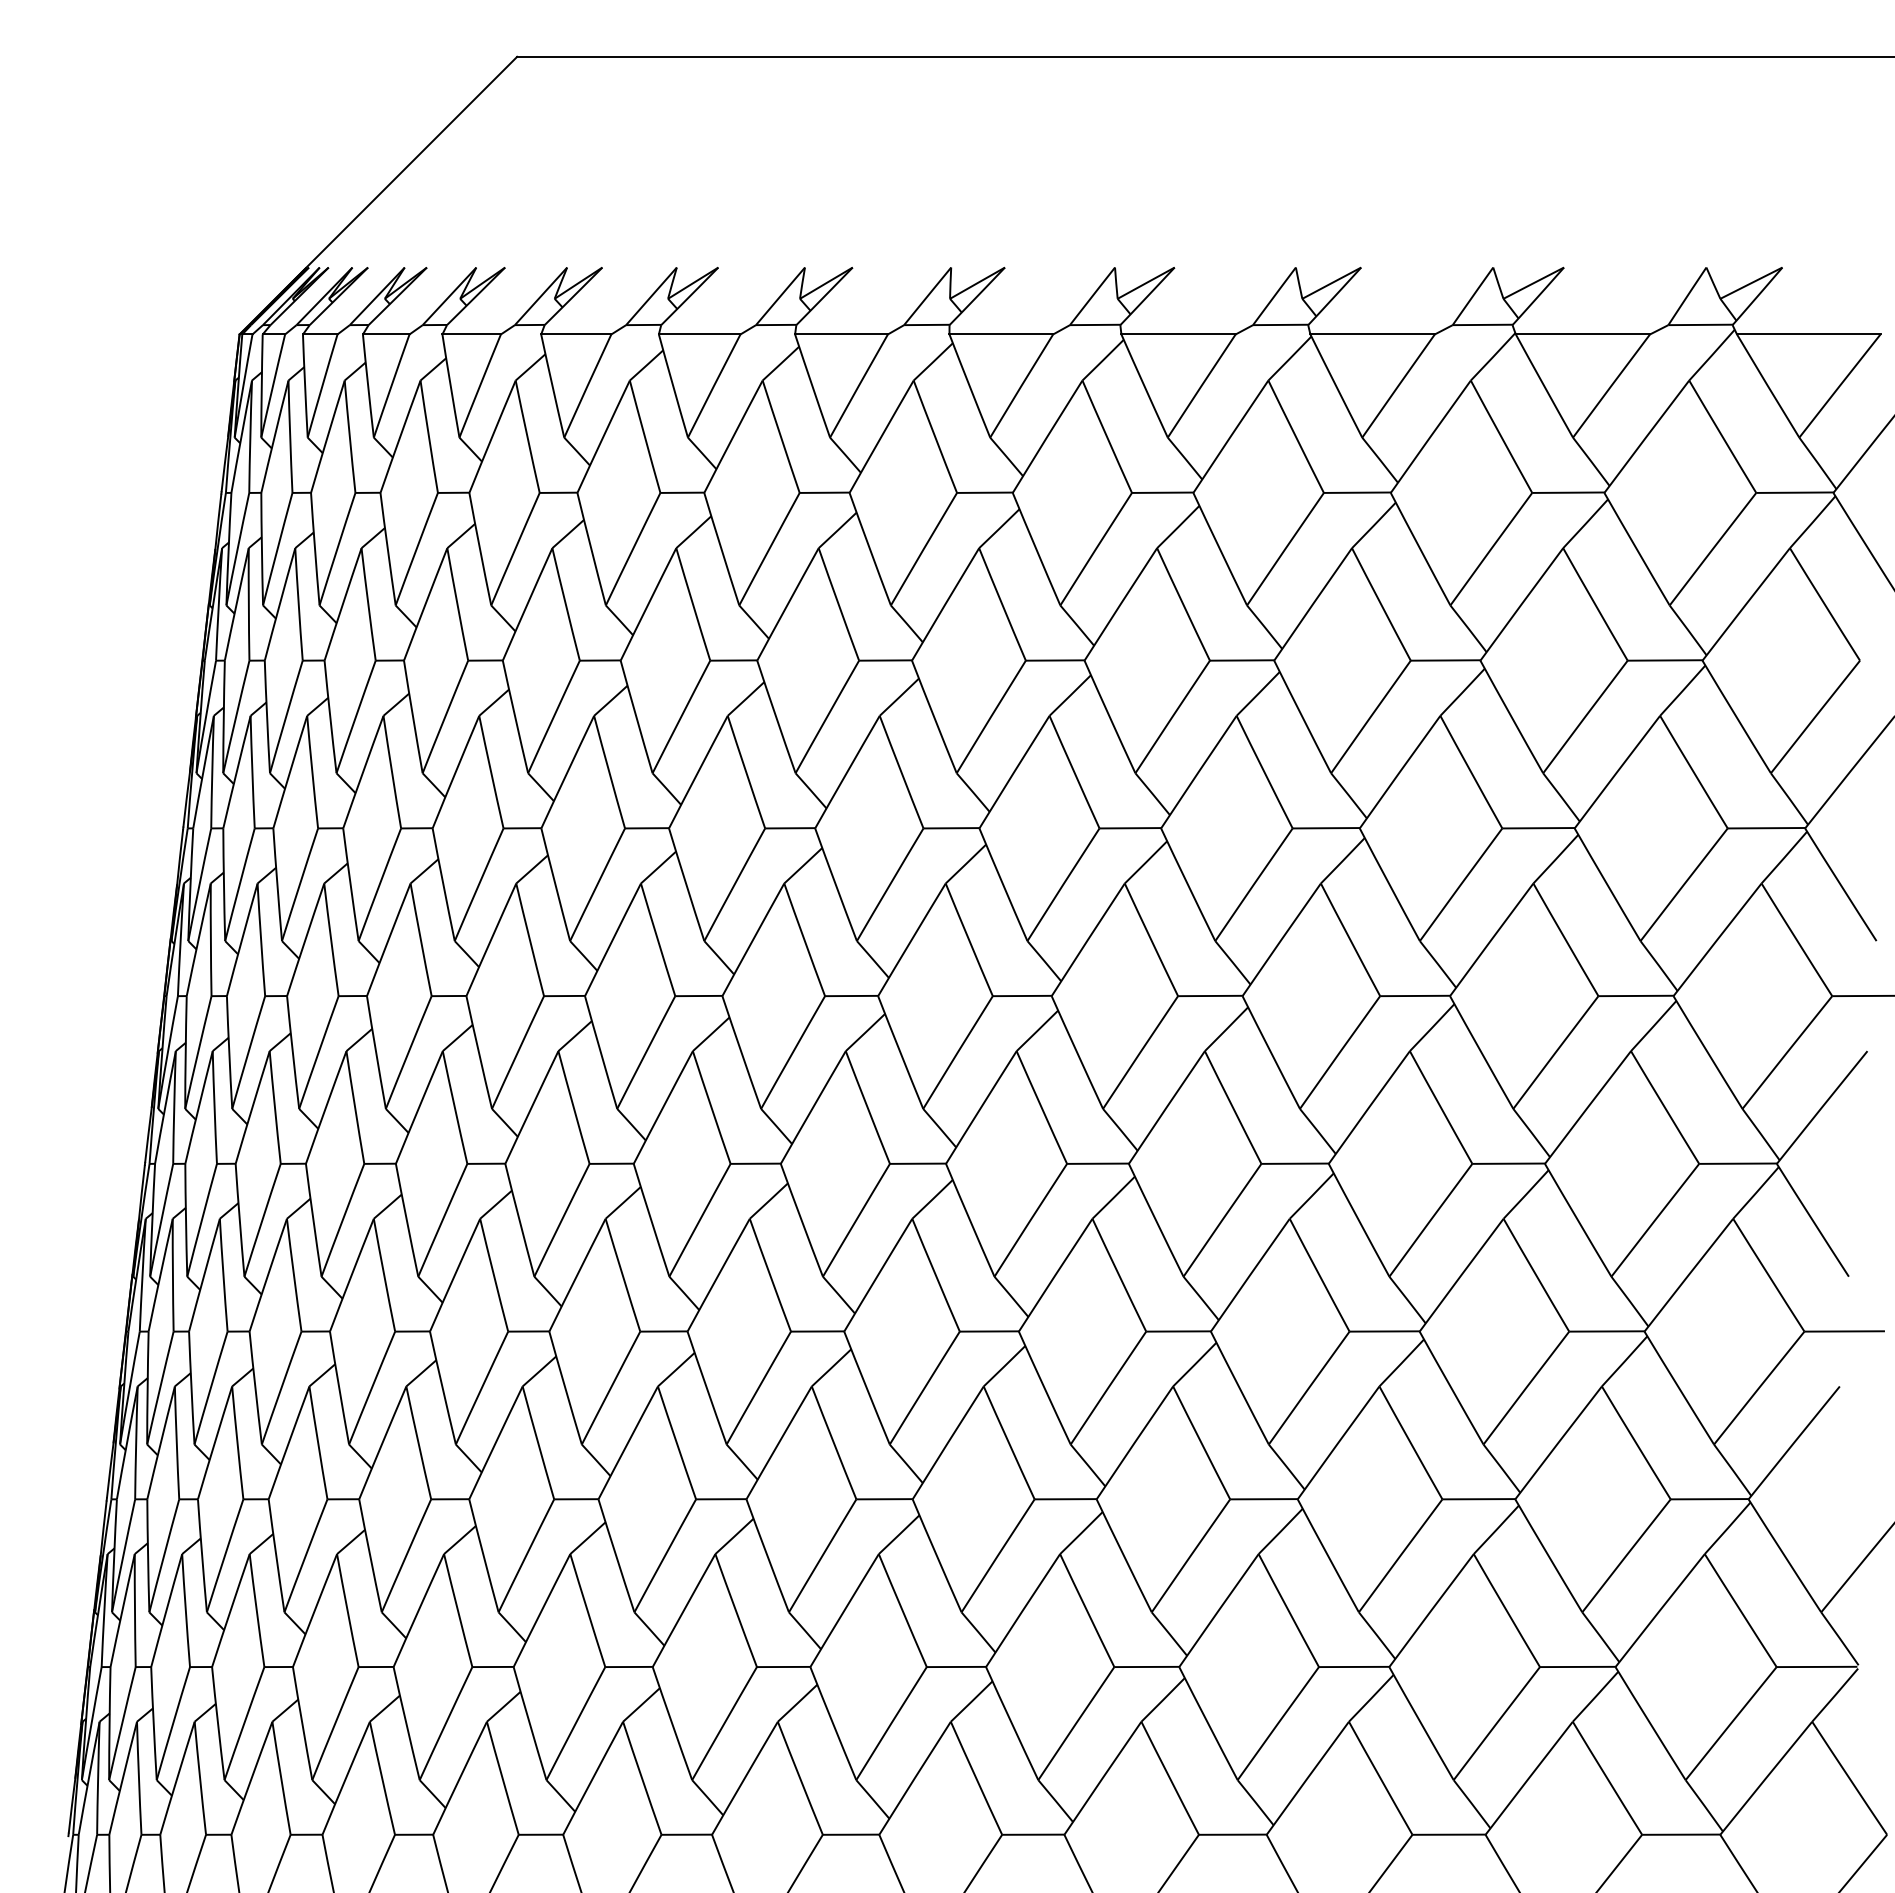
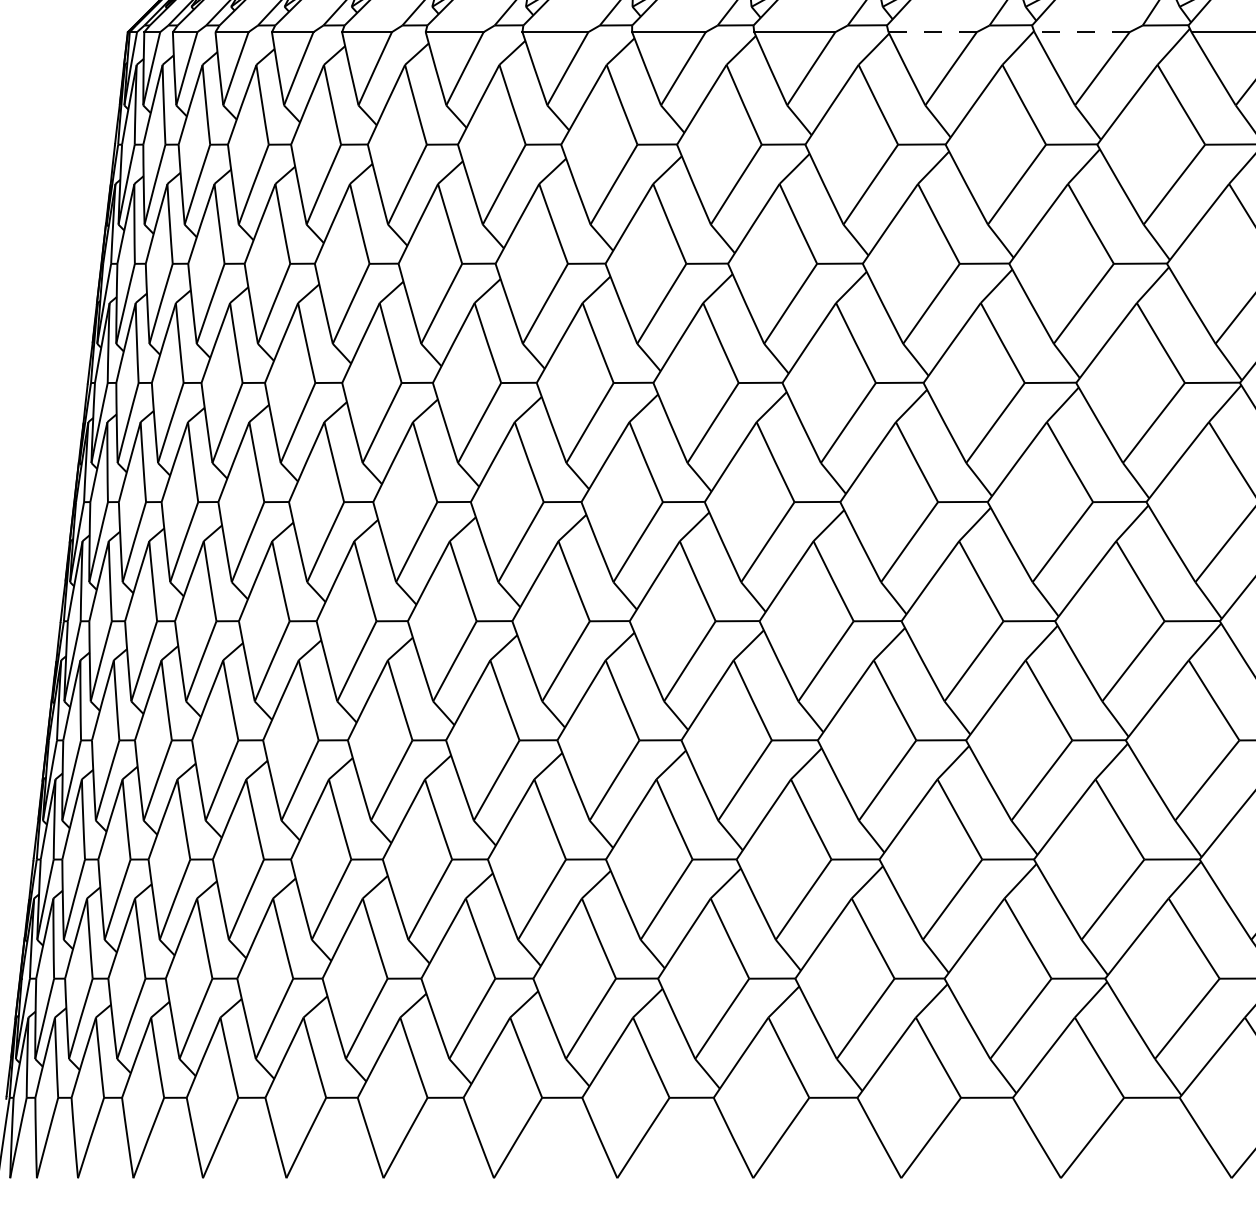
line: (1372, 334) -> (932, 32), solid -> dashed
line: (1582, 334) -> (1081, 32), solid -> dashed

